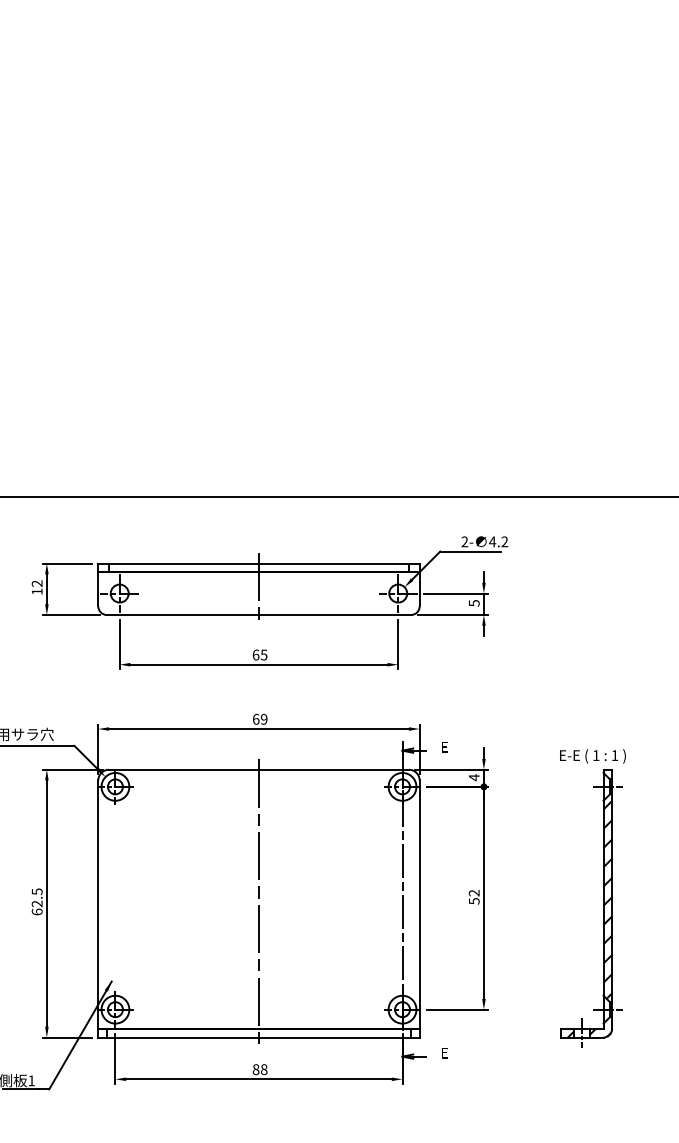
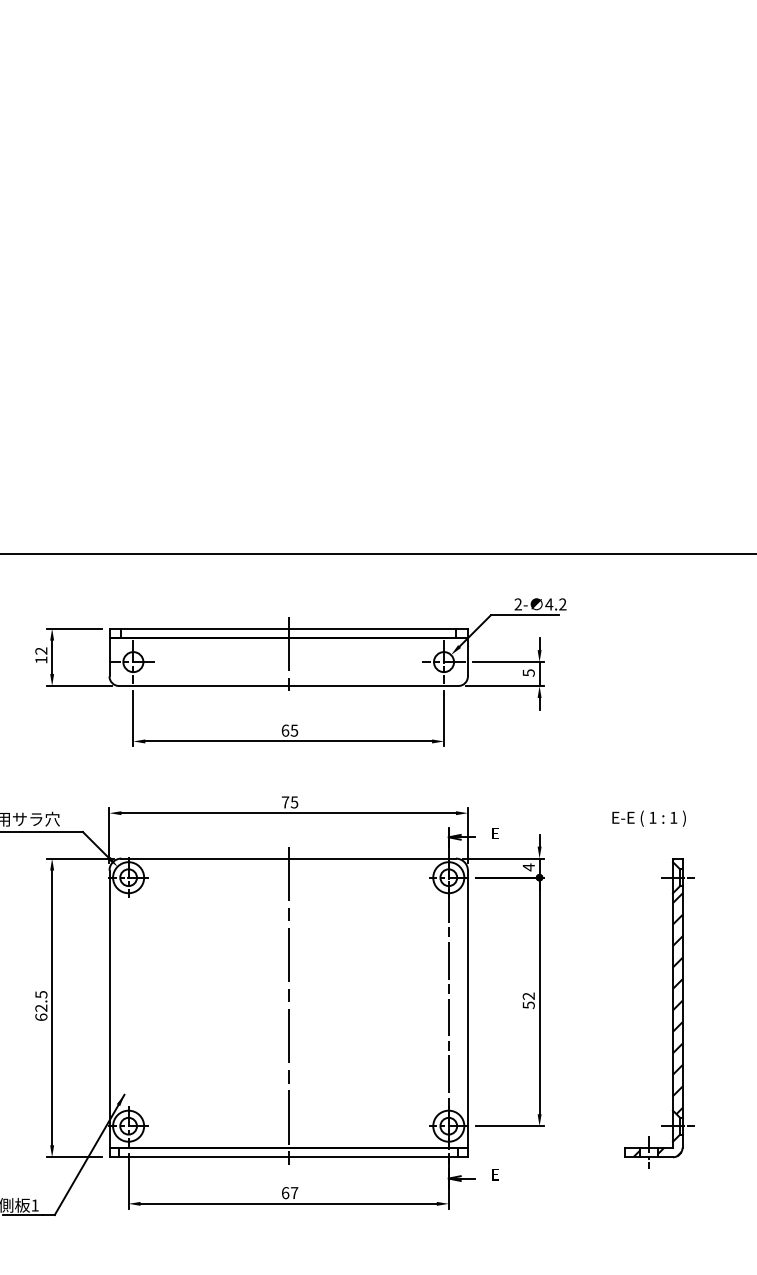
text: (259, 719) -> (289, 802), 69 -> 75
text: (592, 756) -> (648, 818), moved
text: (259, 1070) -> (289, 1193), 88 -> 67

